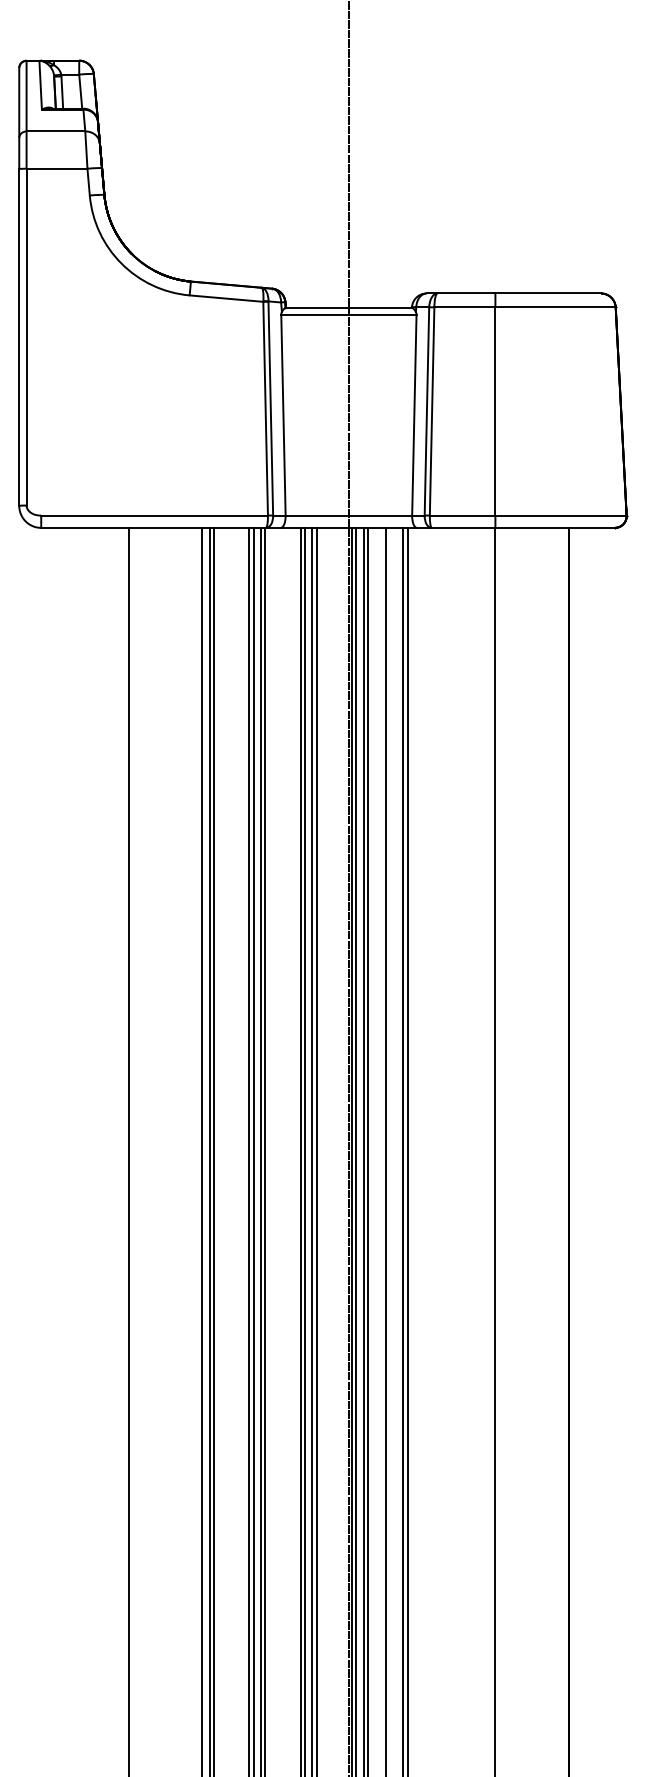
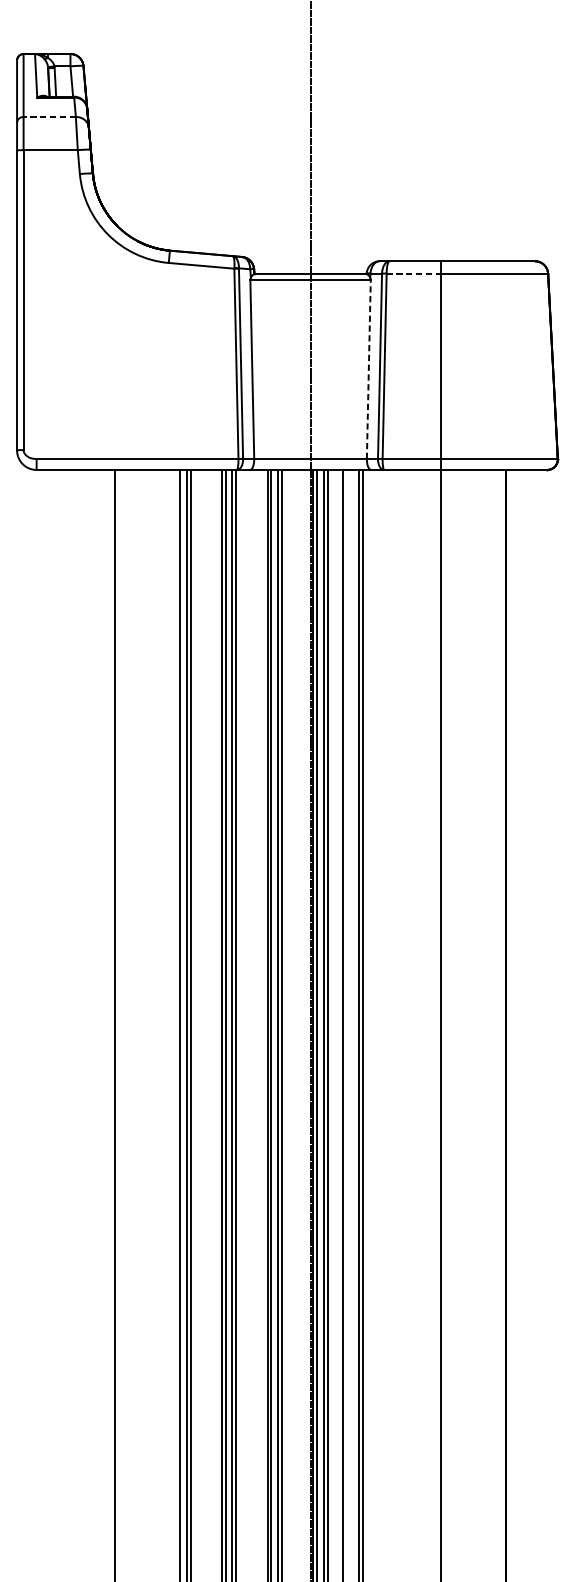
line: (55, 131) -> (49, 117), solid -> dashed
line: (464, 307) -> (413, 273), solid -> dashed
line: (414, 414) -> (368, 368), solid -> dashed

